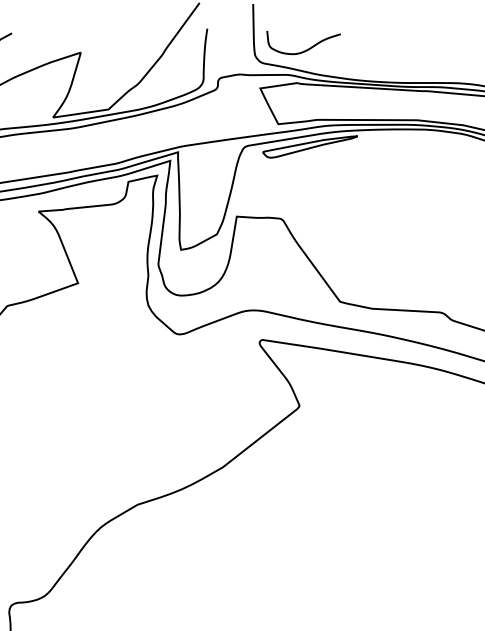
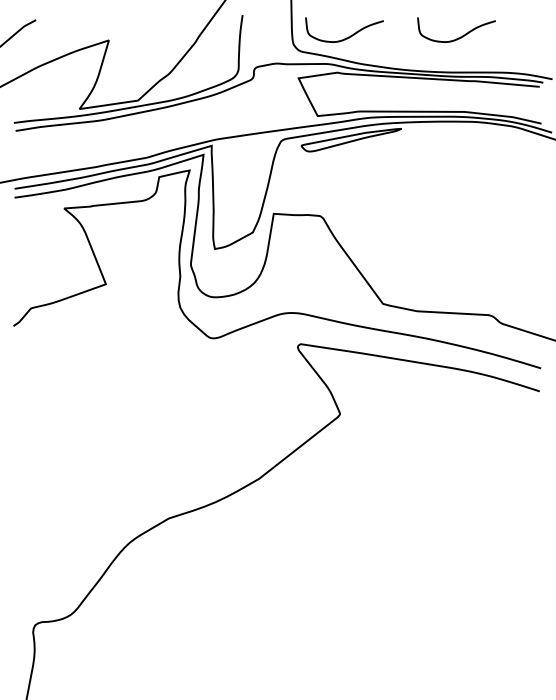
curve: (413, 48) -> (460, 36), added

